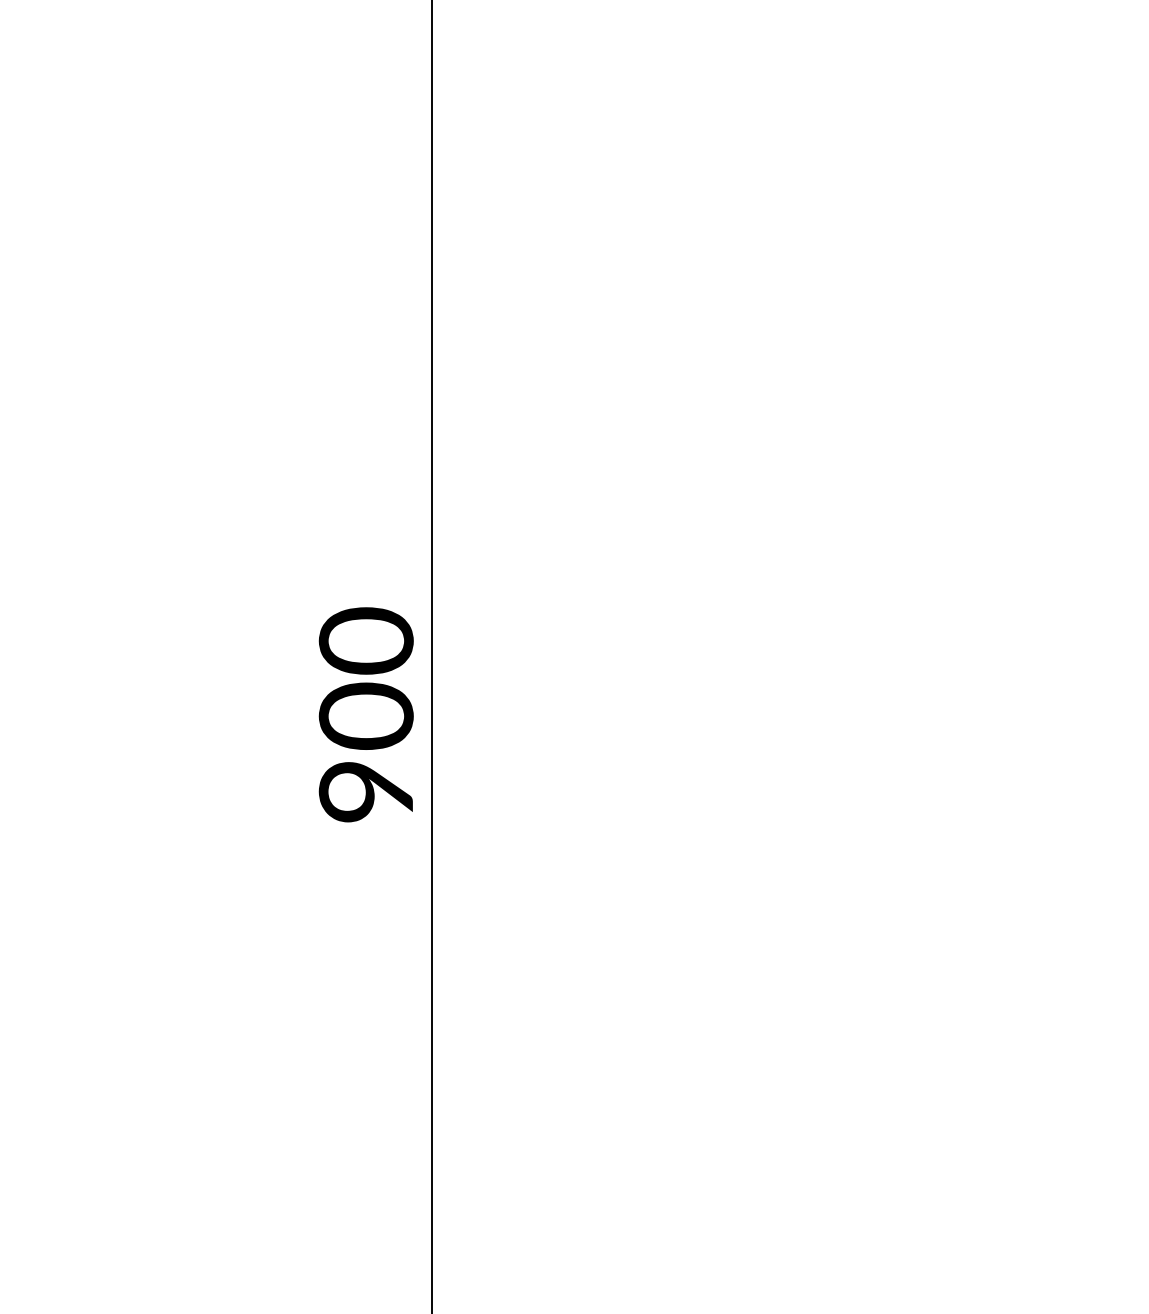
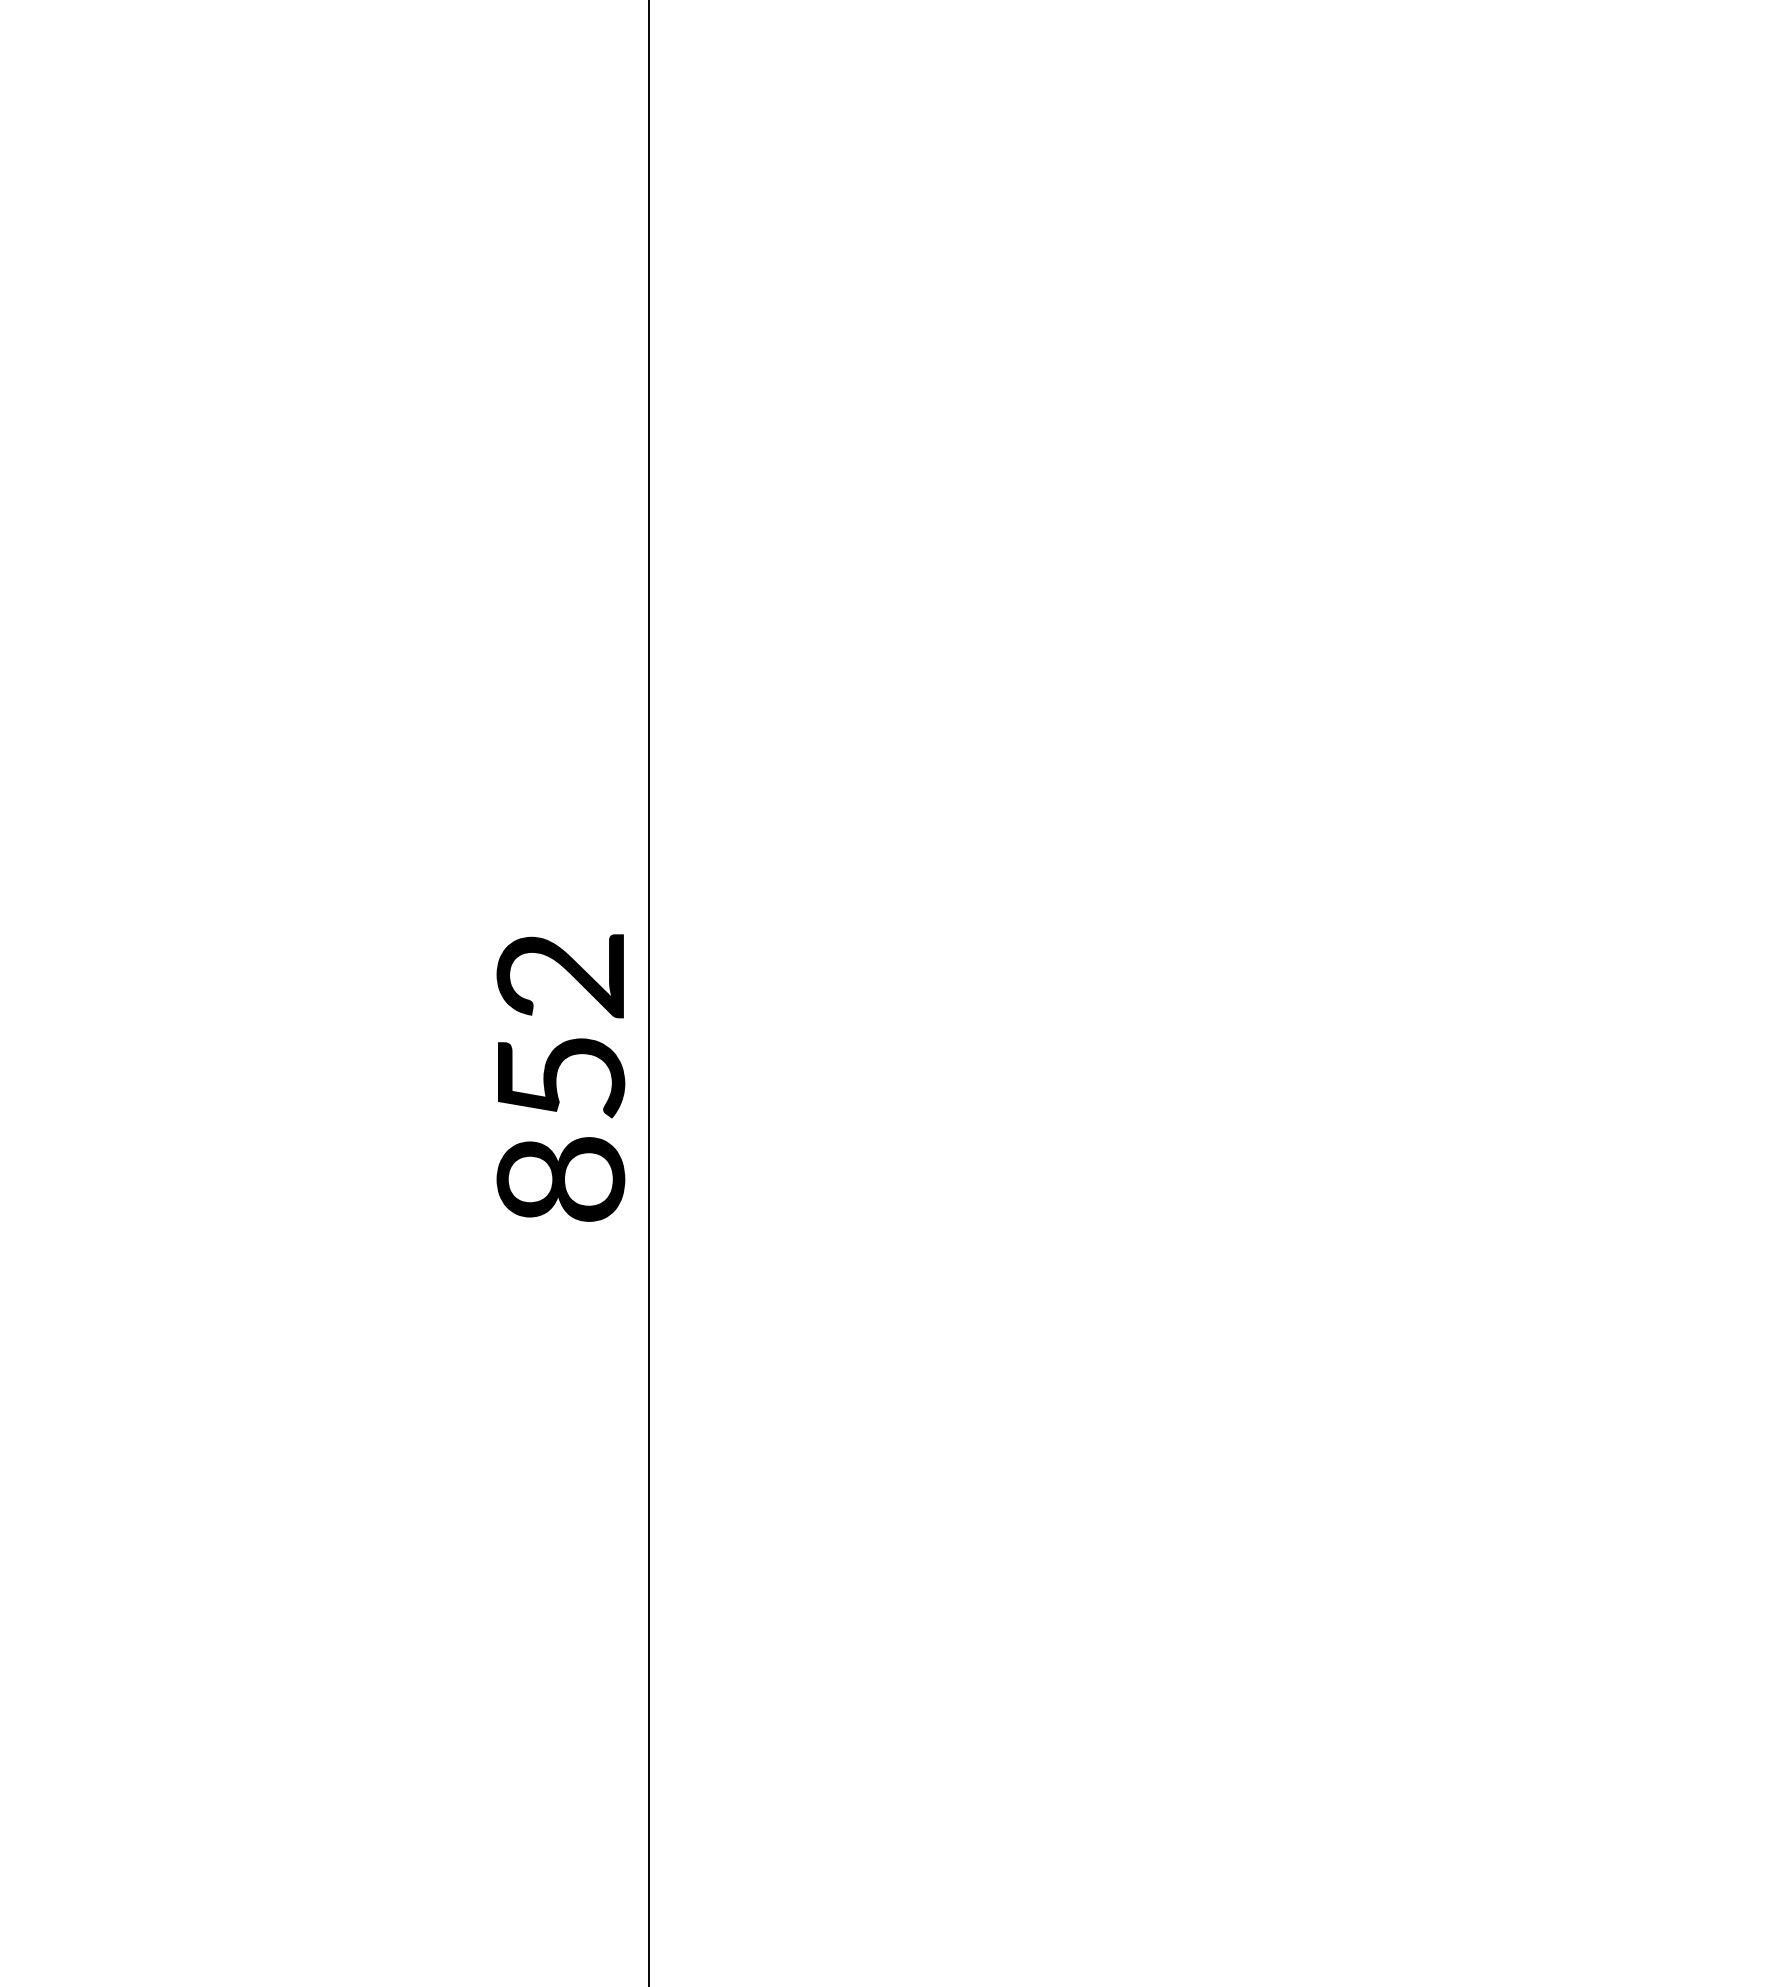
text: (366, 714) -> (560, 1075), 900 -> 852

